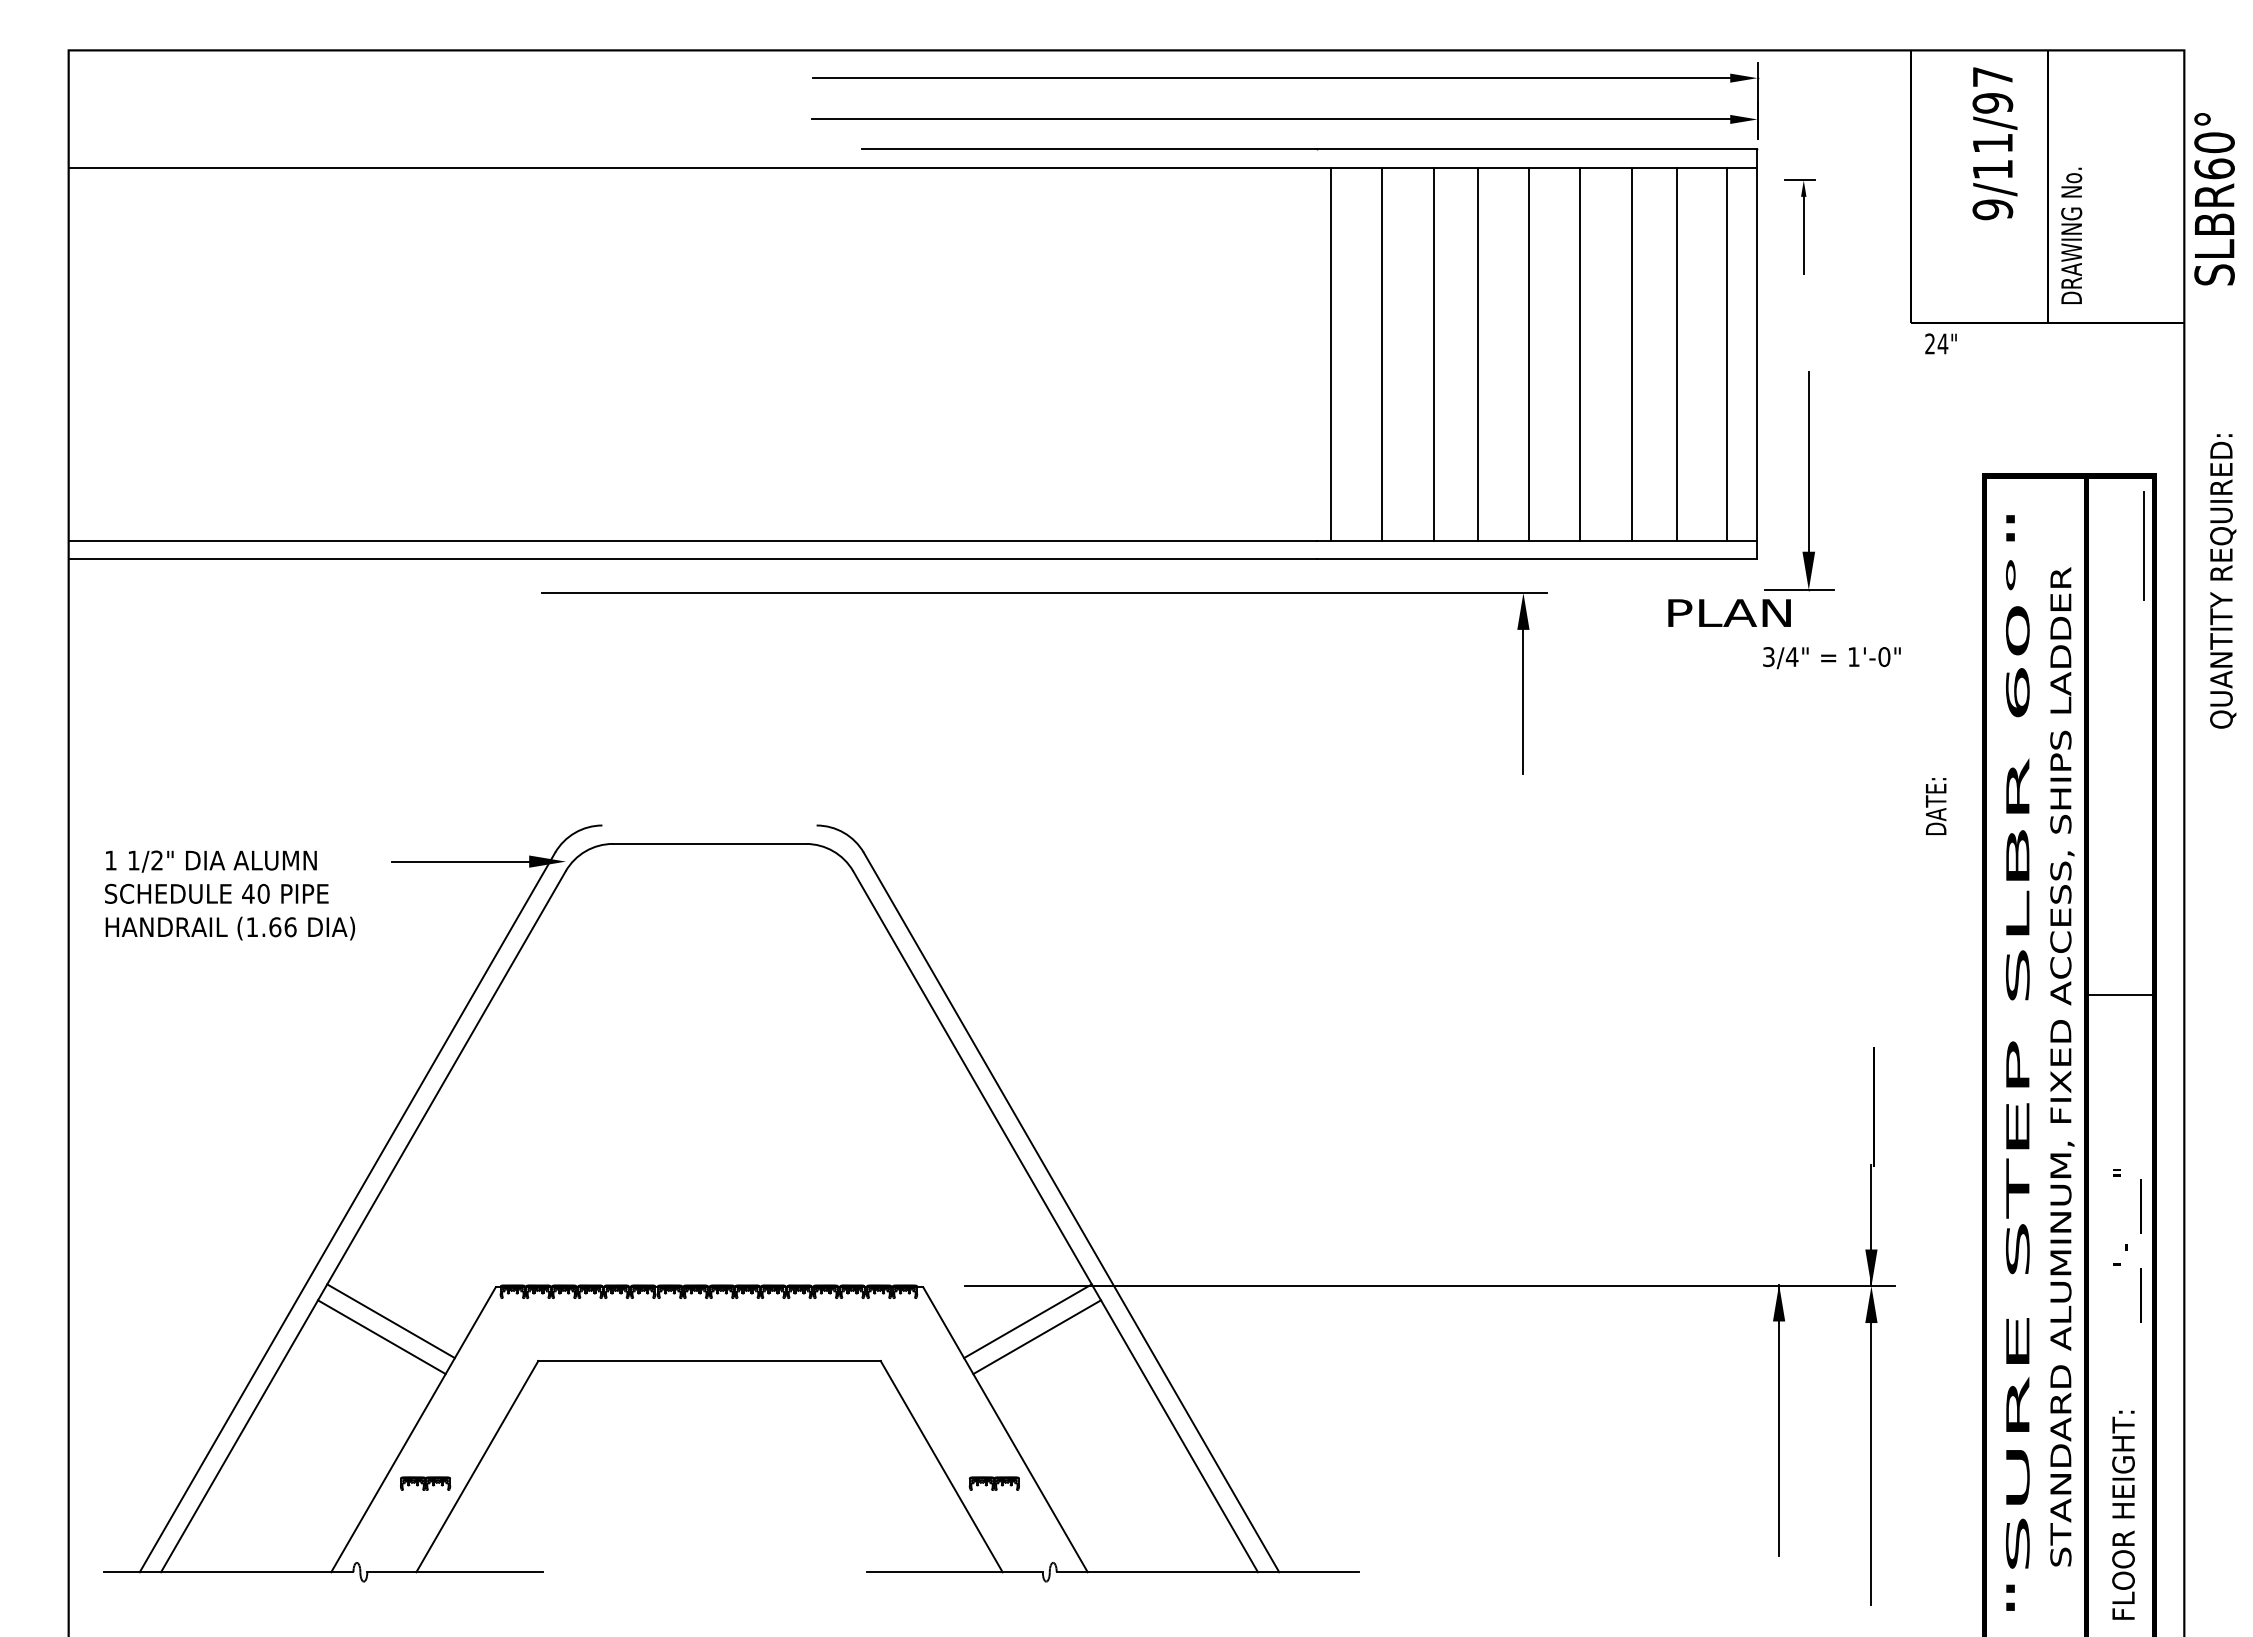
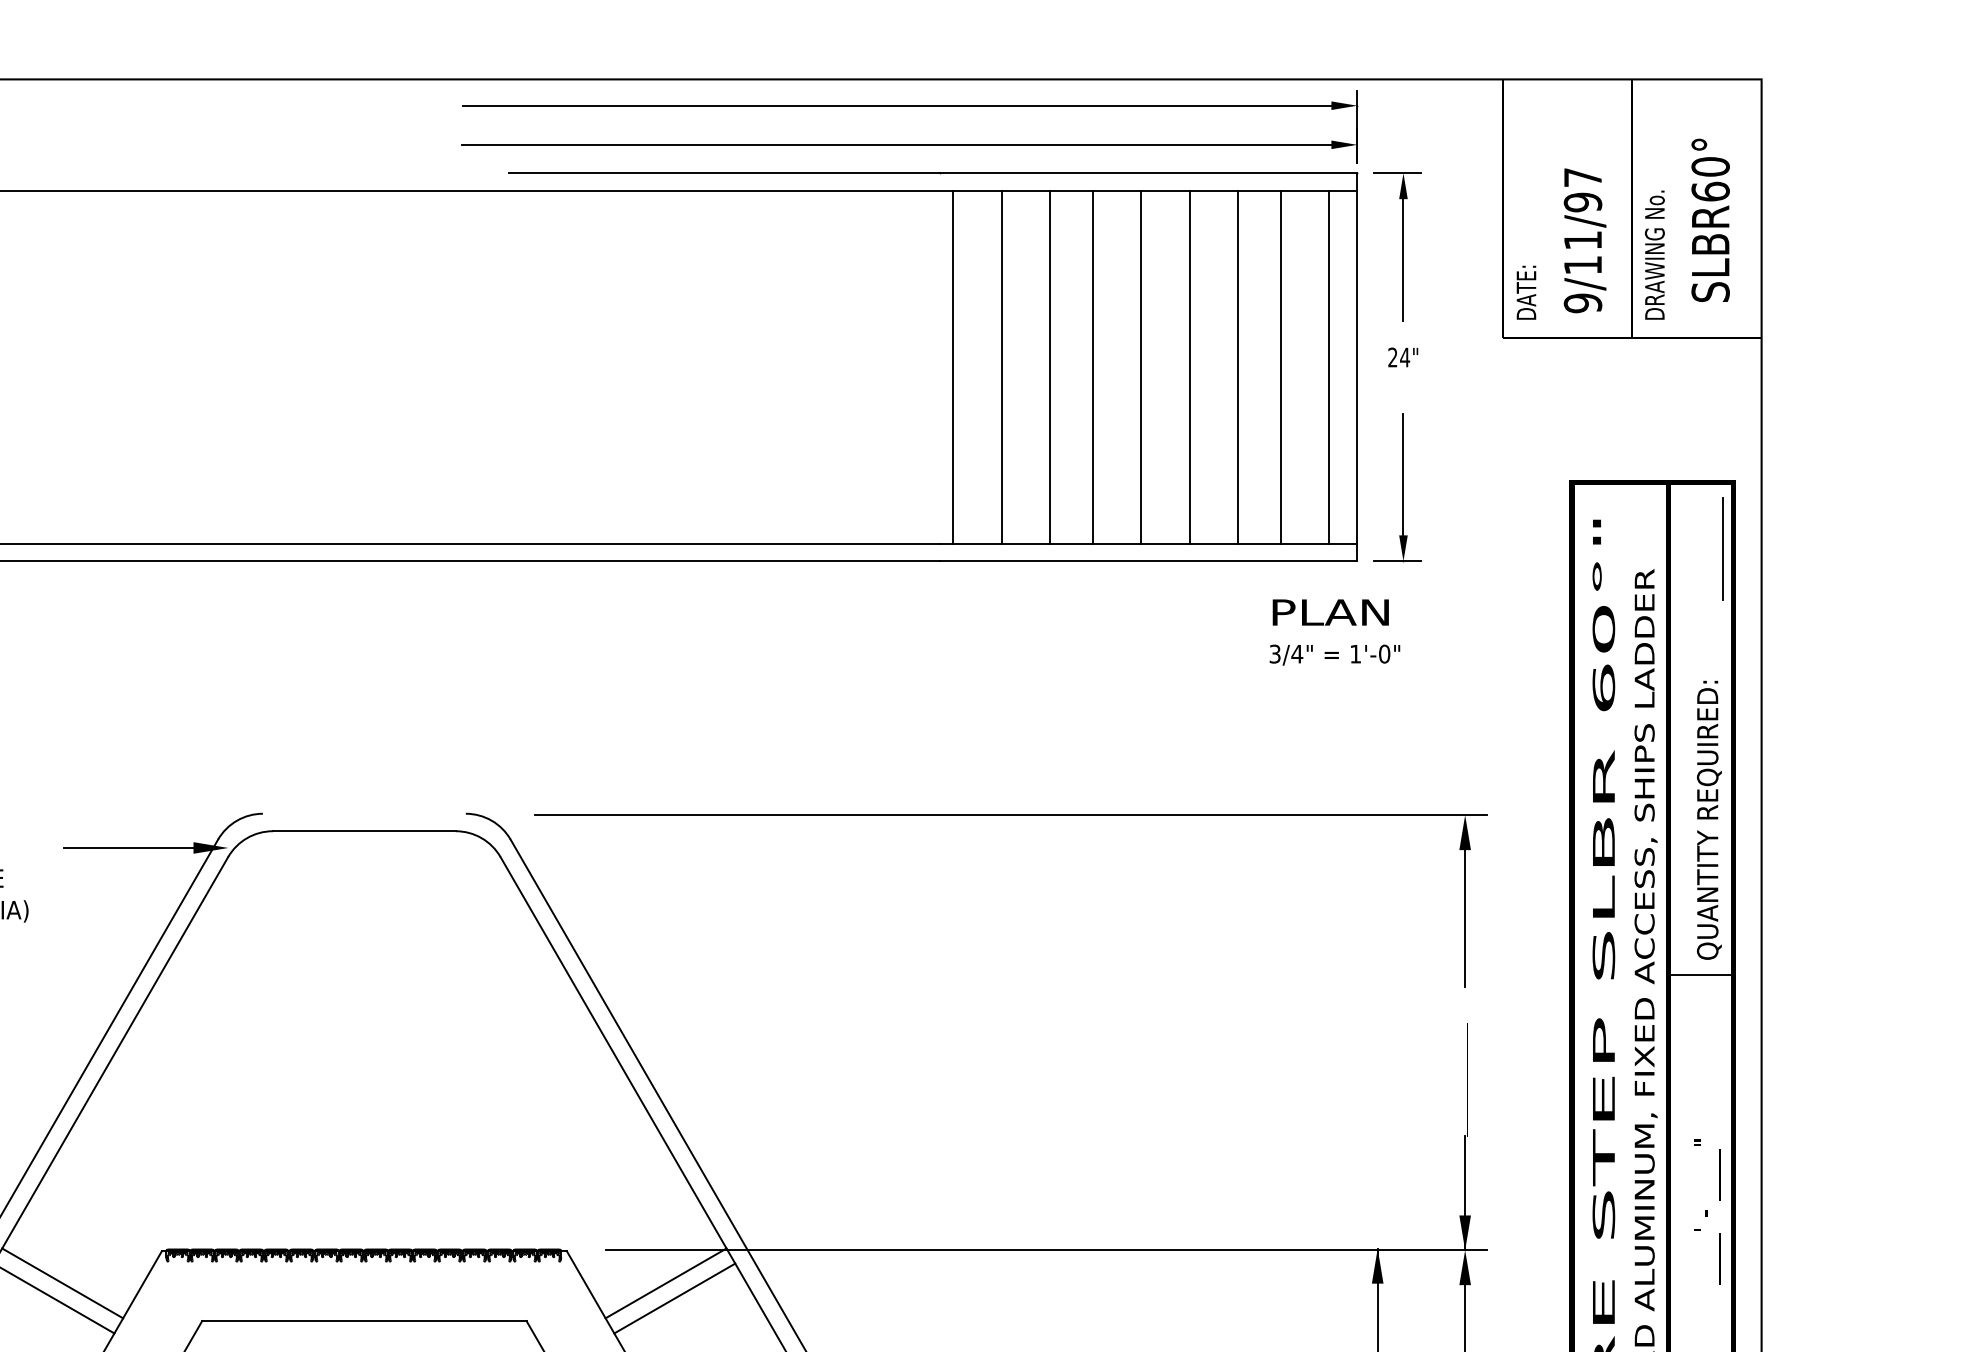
text: (1994, 143) -> (1584, 240), moved
text: (2214, 199) -> (1710, 220), moved
part: (1799, 226) -> (1397, 246), size x1.67
text: (1940, 343) -> (1402, 357), moved
part: (1799, 481) -> (1397, 487), size x0.71
text: (2223, 581) -> (1709, 820), moved
part: (1044, 593) -> (1011, 815), moved
text: (1831, 658) -> (1334, 655), moved
text: (1936, 806) -> (1526, 292), moved

